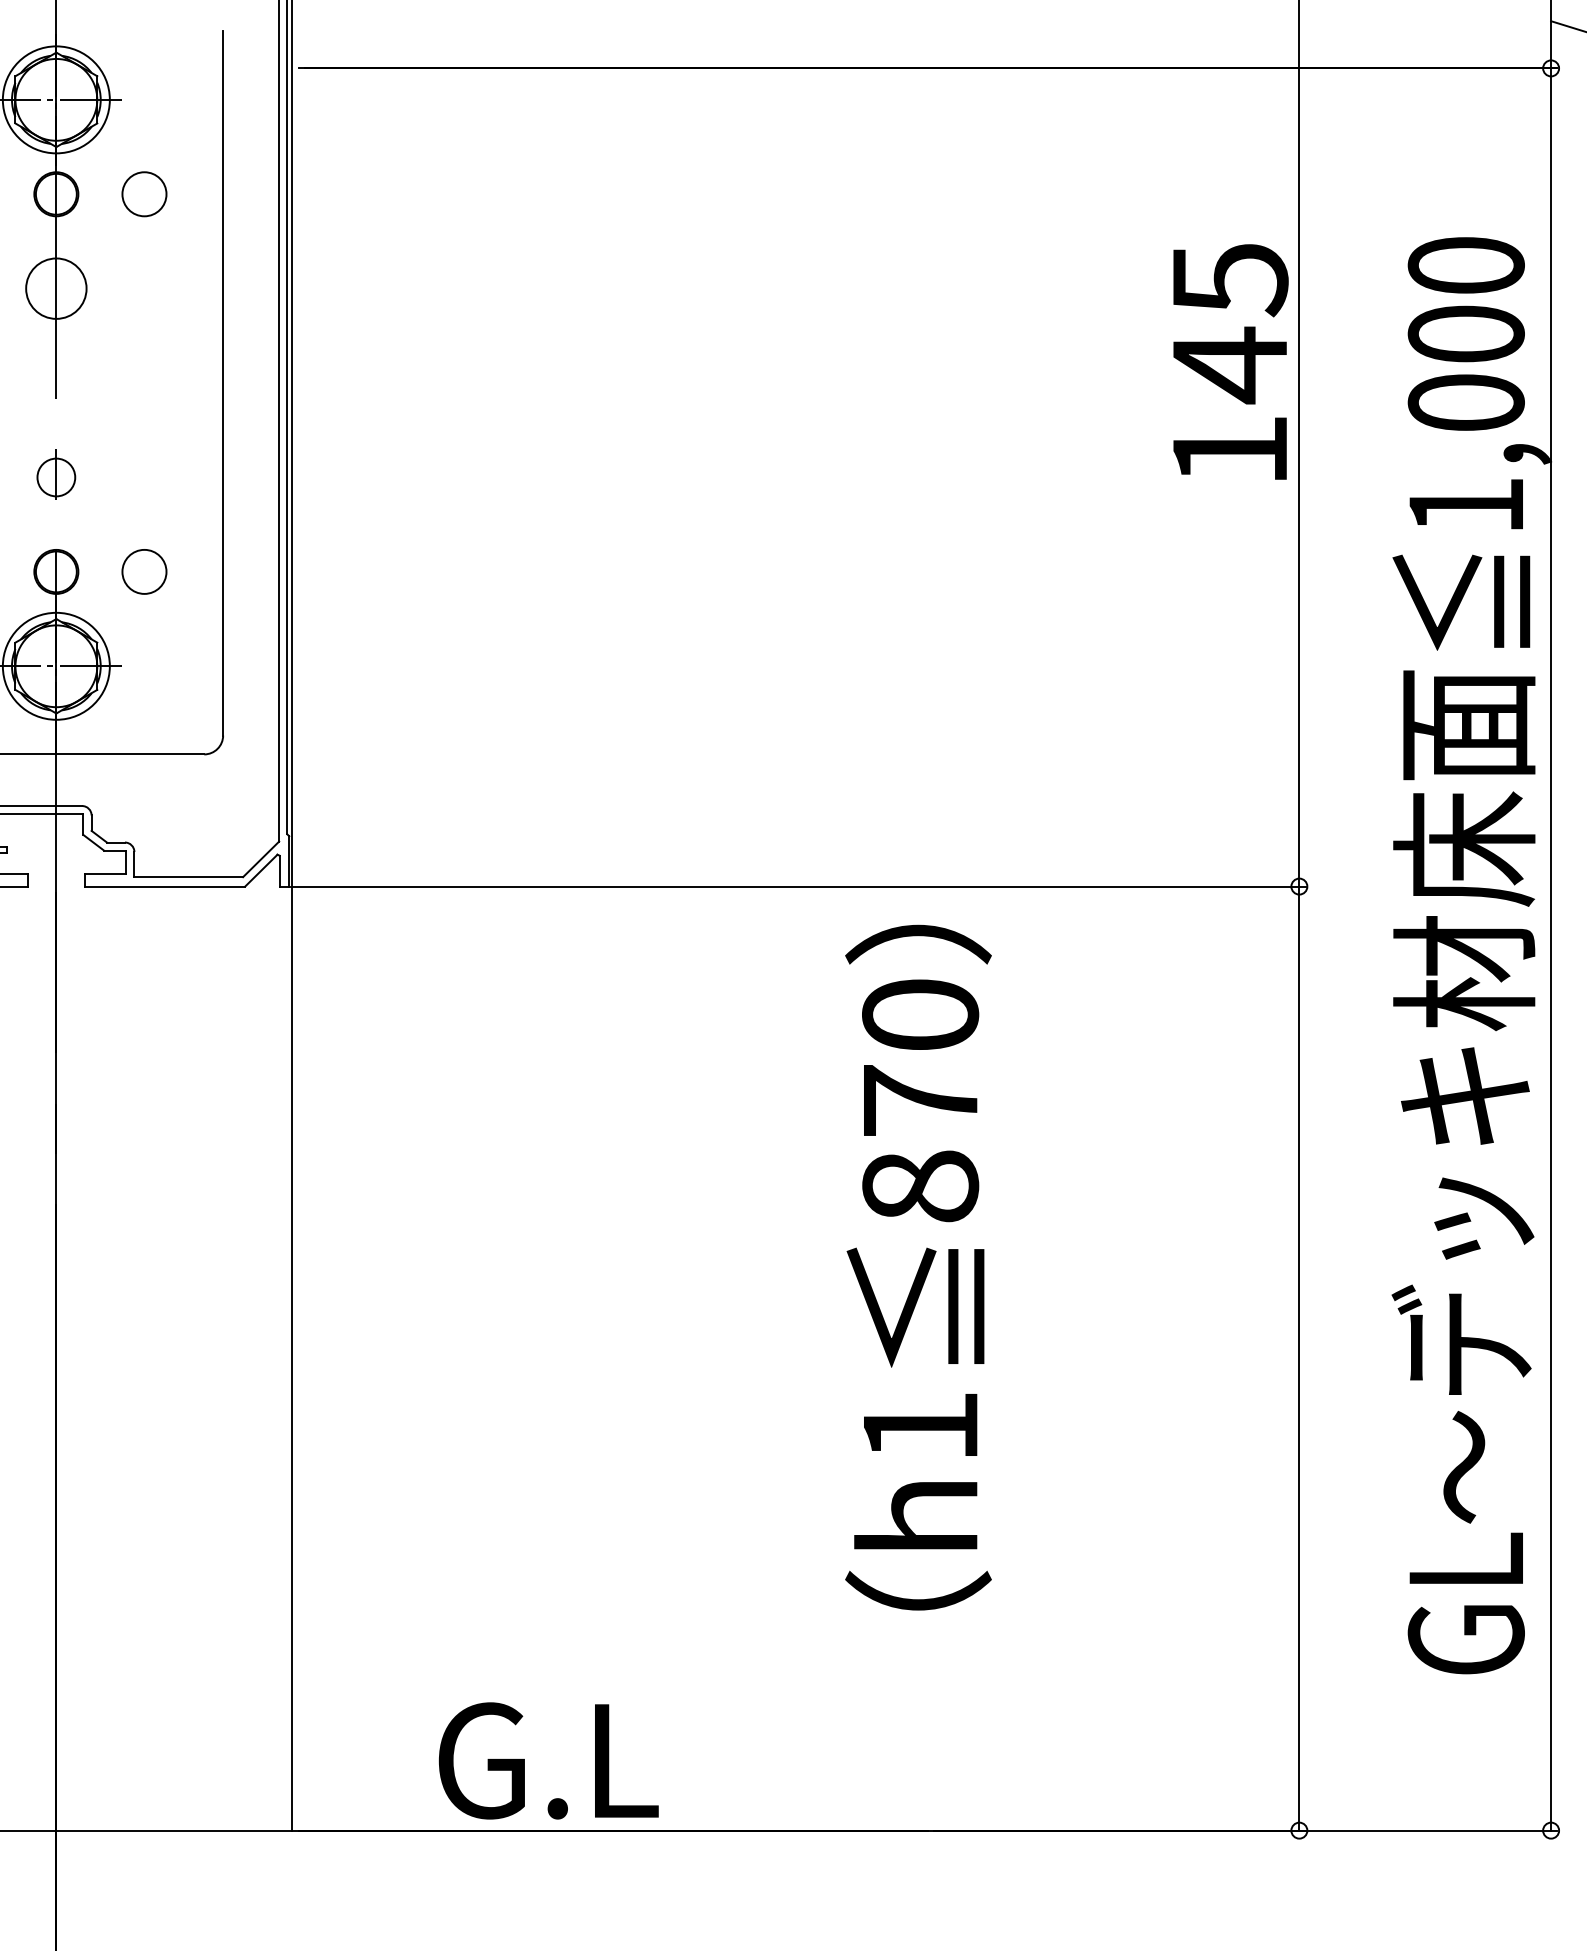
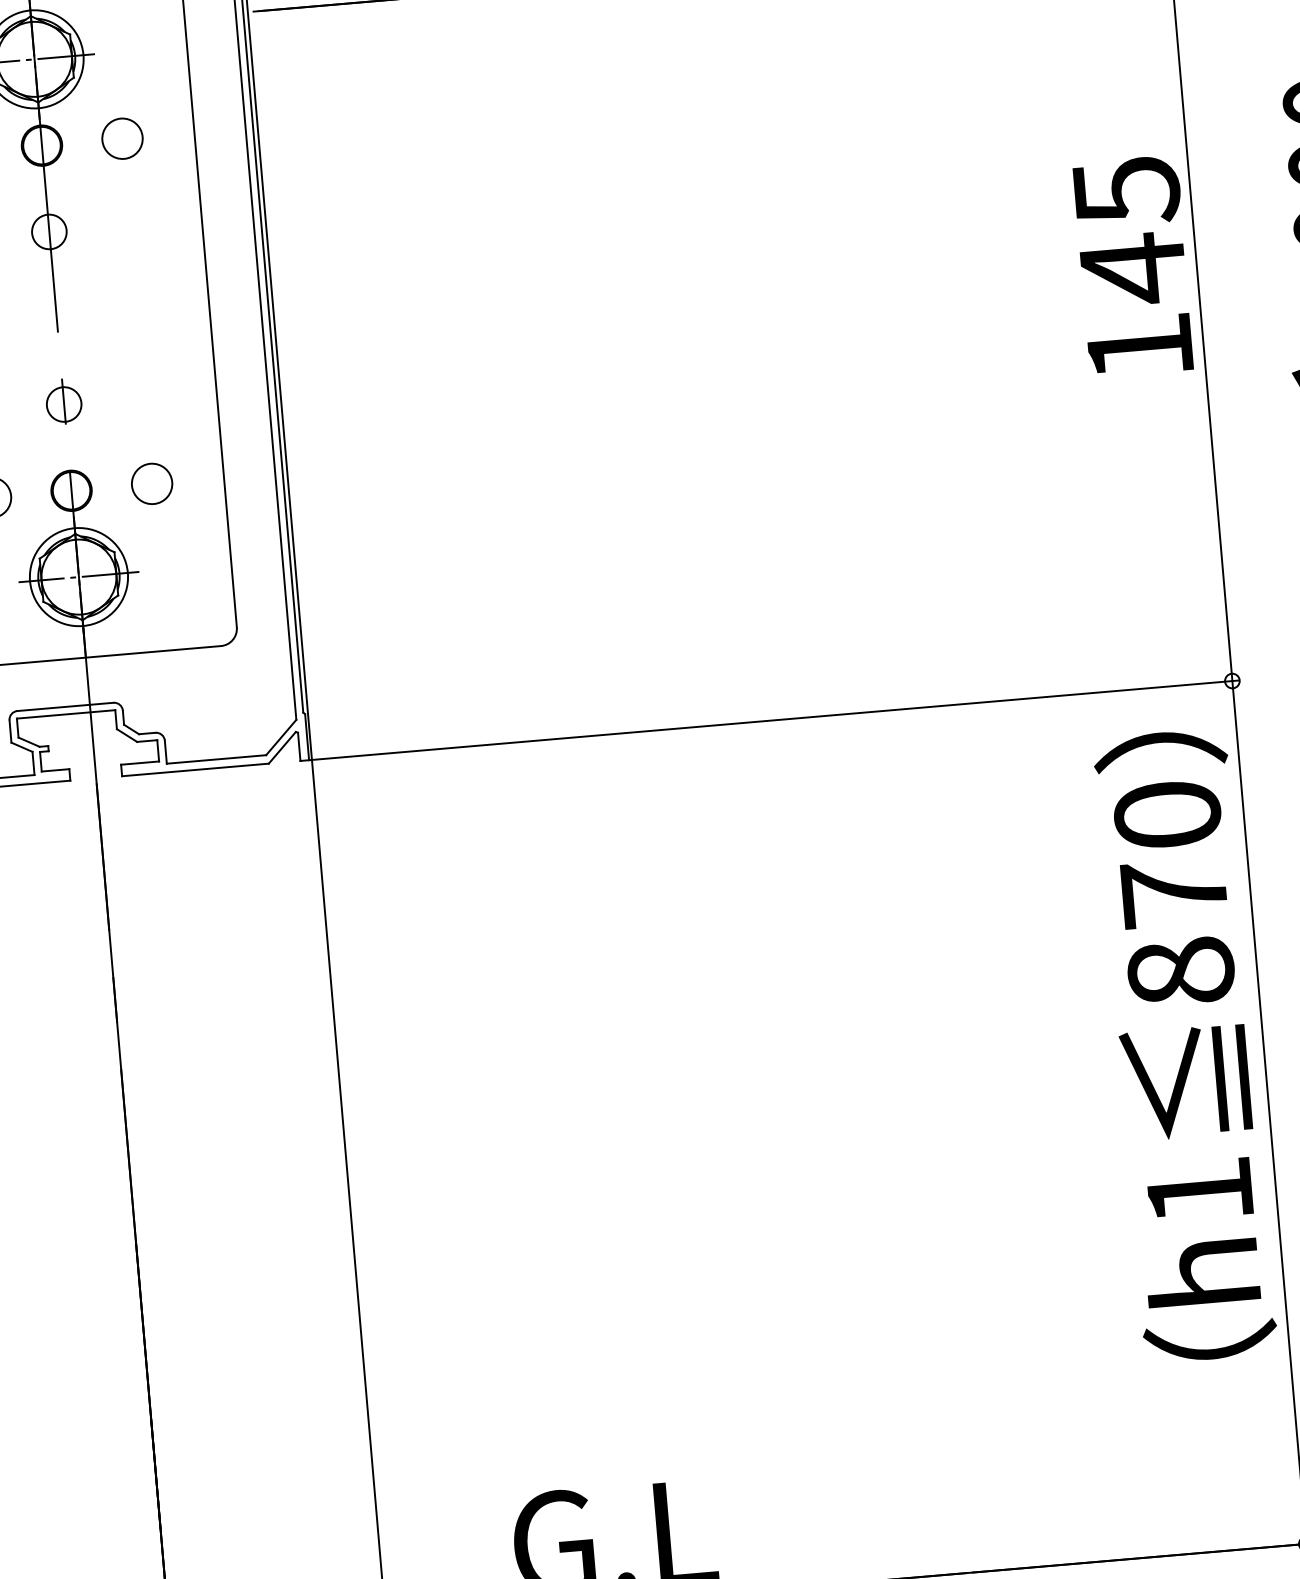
circle: (56, 288) -> (49, 231), size x0.62
text: (1230, 361) -> (1133, 265), moved
text: (918, 1267) -> (1185, 1045), moved

